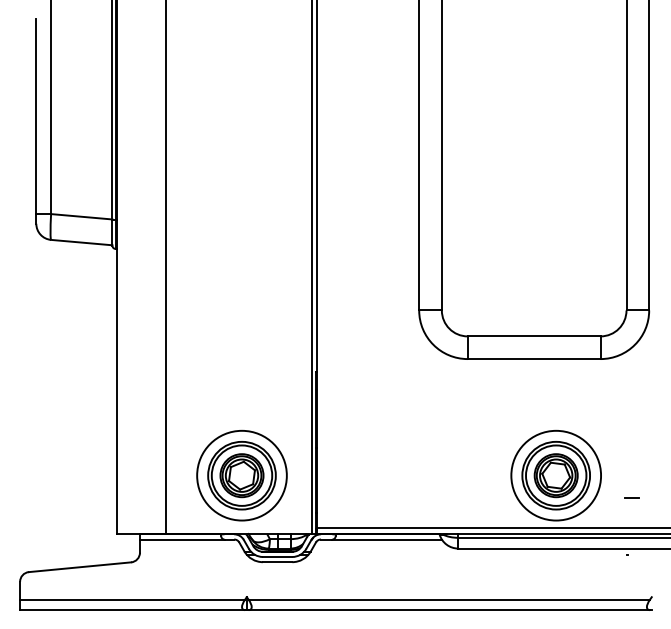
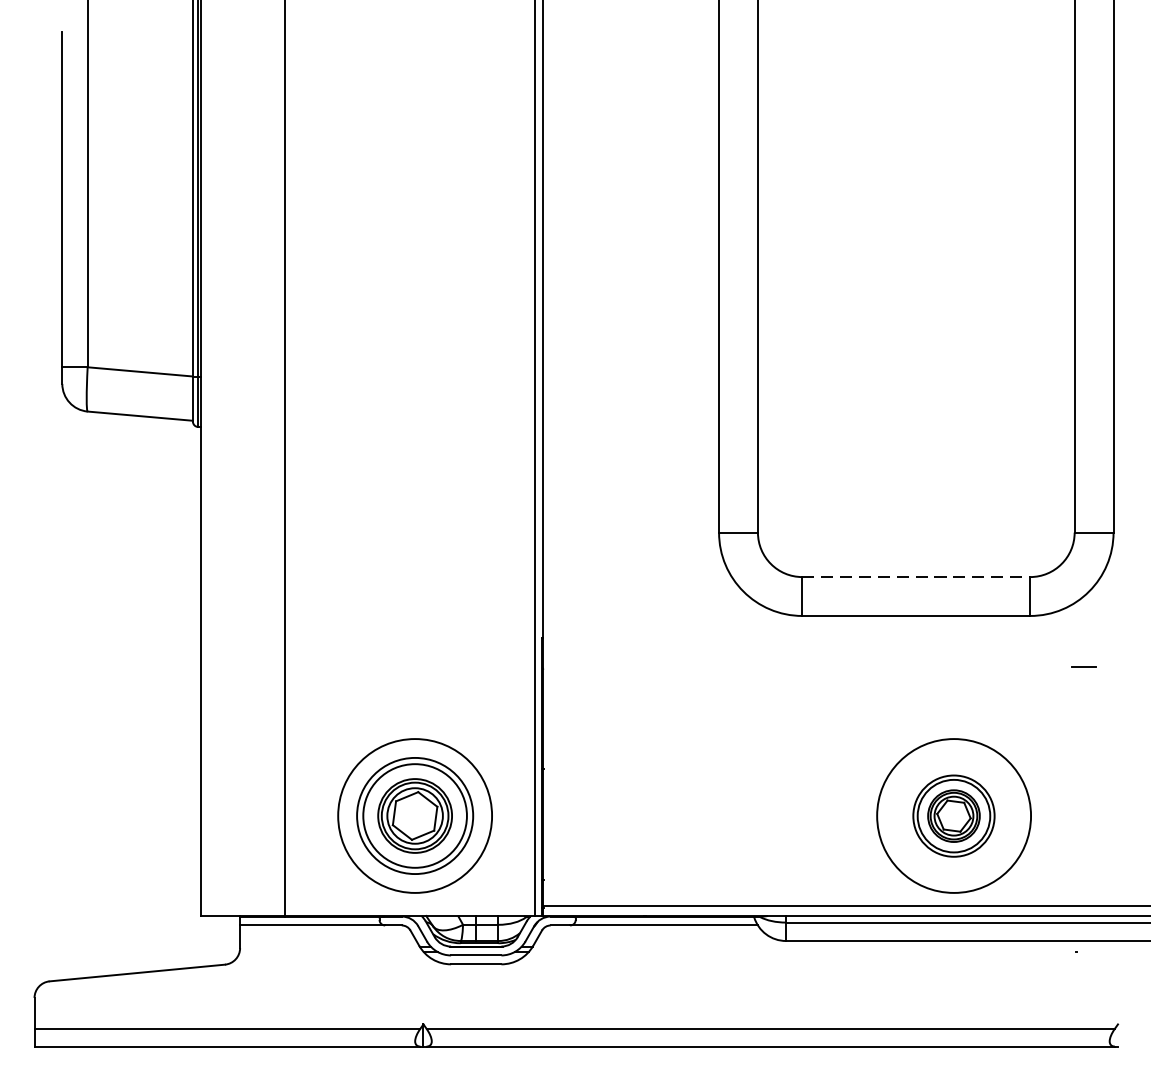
line: (534, 336) -> (916, 577), solid -> dashed
part: (555, 475) -> (952, 815), size x0.7
line: (631, 497) -> (1083, 666), moved

